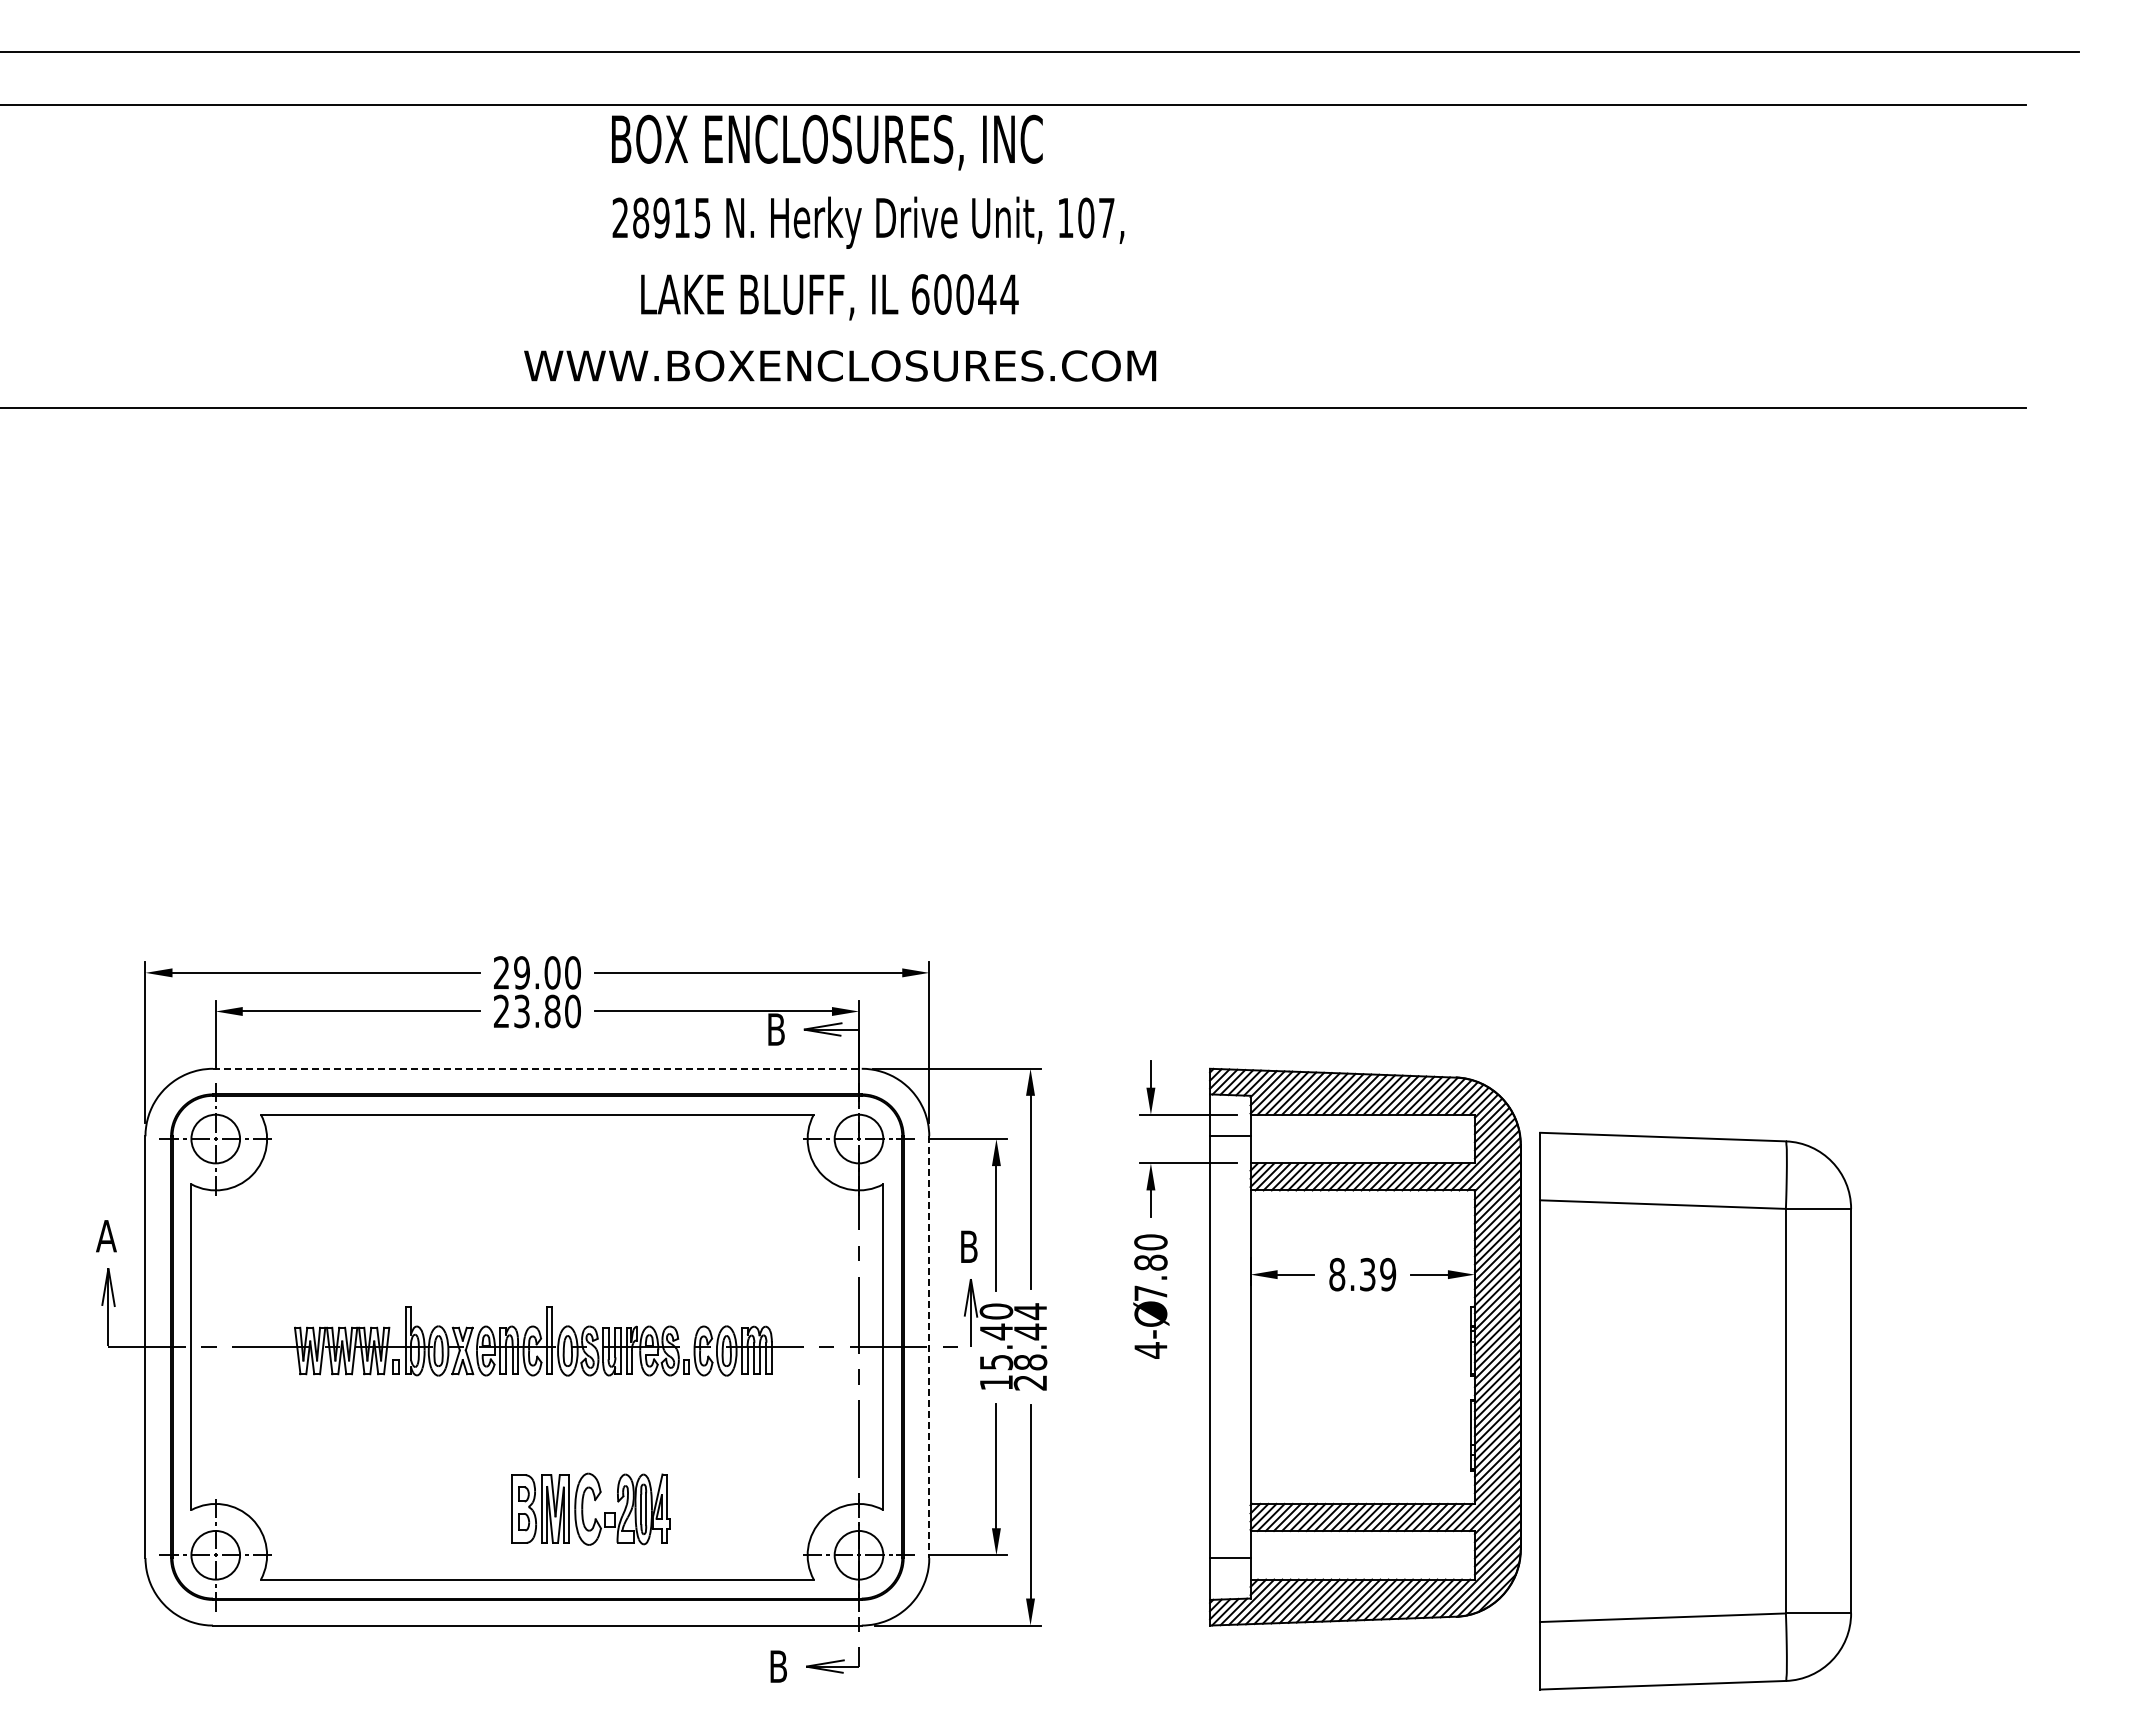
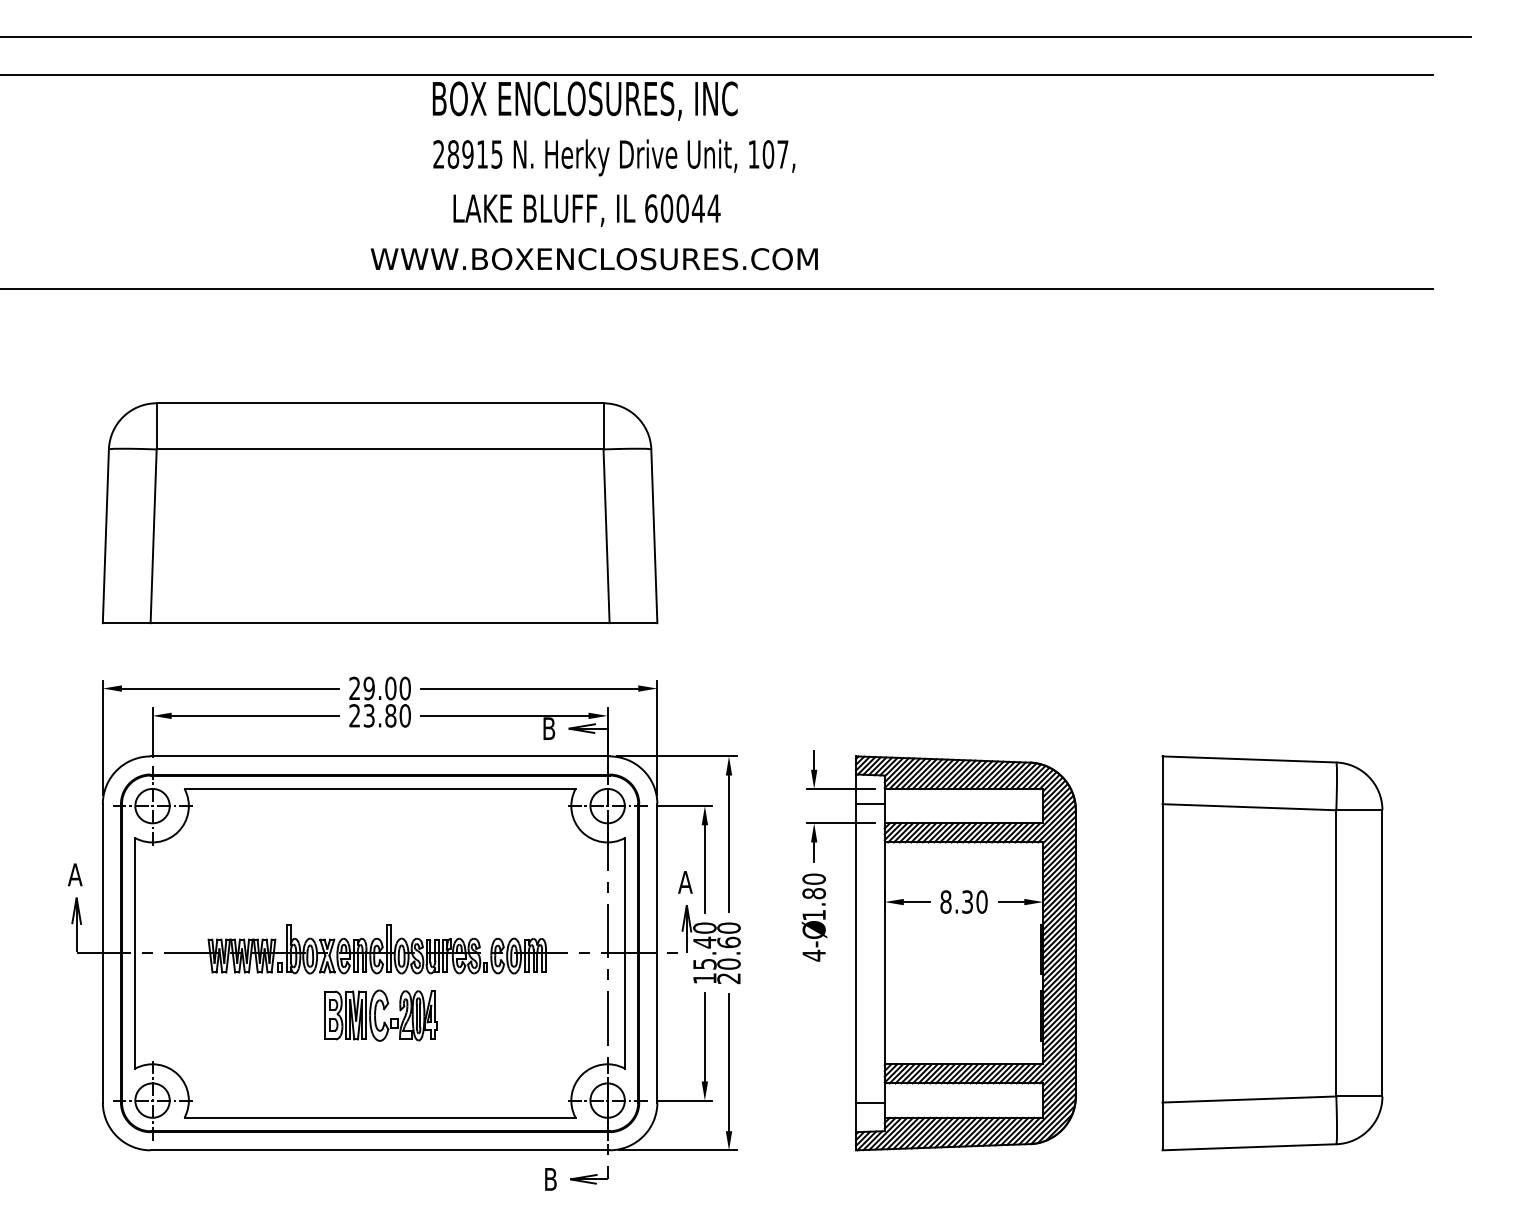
part: (537, 724) -> (380, 512), added
line: (537, 1068) -> (380, 756), dashed -> solid
text: (968, 1246) -> (685, 882), B -> A
text: (1388, 1274) -> (982, 901), 8.39 -> 8.30
text: (1150, 1292) -> (813, 914), 7.80 -> 1.80
text: (1030, 1336) -> (728, 945), 28.44 -> 20.60
line: (929, 1347) -> (657, 953), dashed -> solid
part: (1695, 1410) -> (1272, 952), moved
part: (583, 1508) -> (375, 1015), moved

